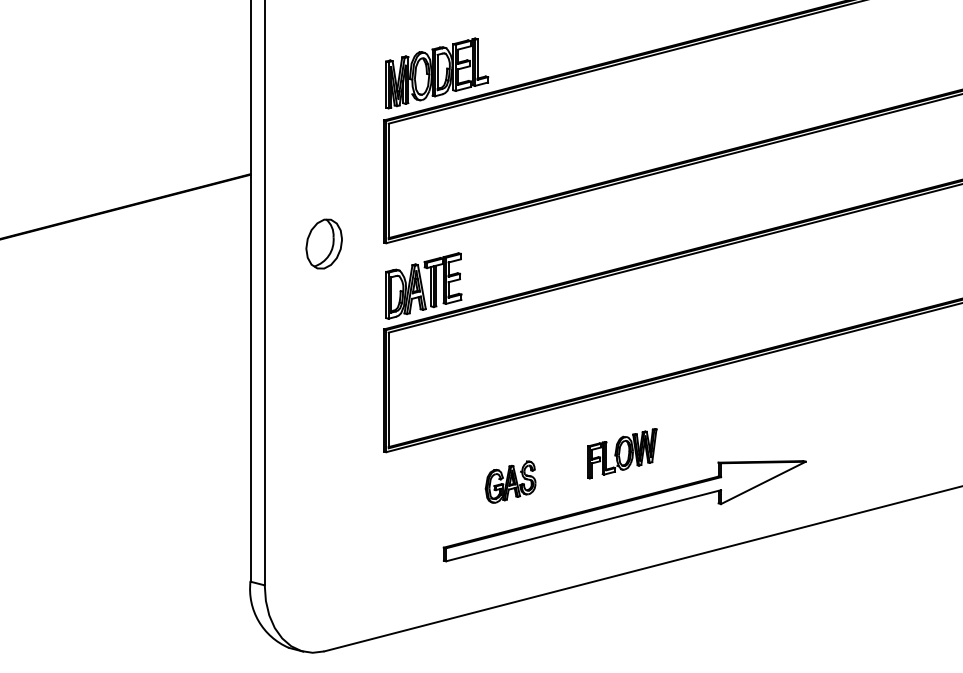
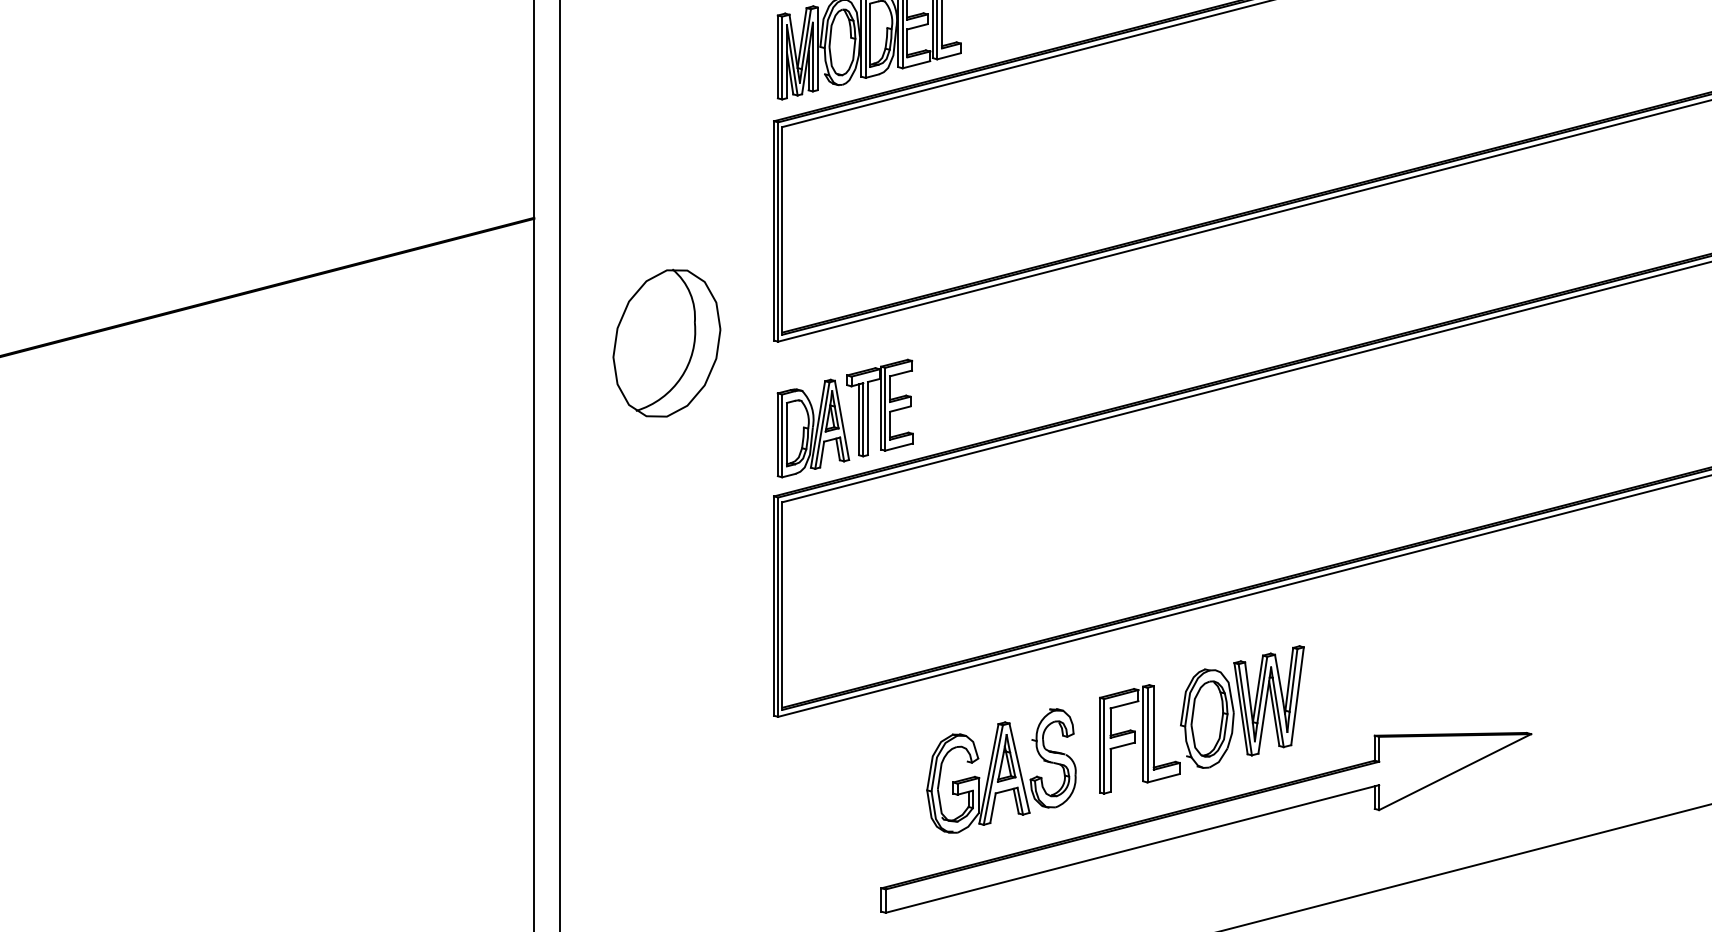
part: (323, 243) -> (665, 342), size x1.67
part: (622, 453) -> (1202, 719), size x1.67
part: (510, 481) -> (1001, 769), size x1.67

